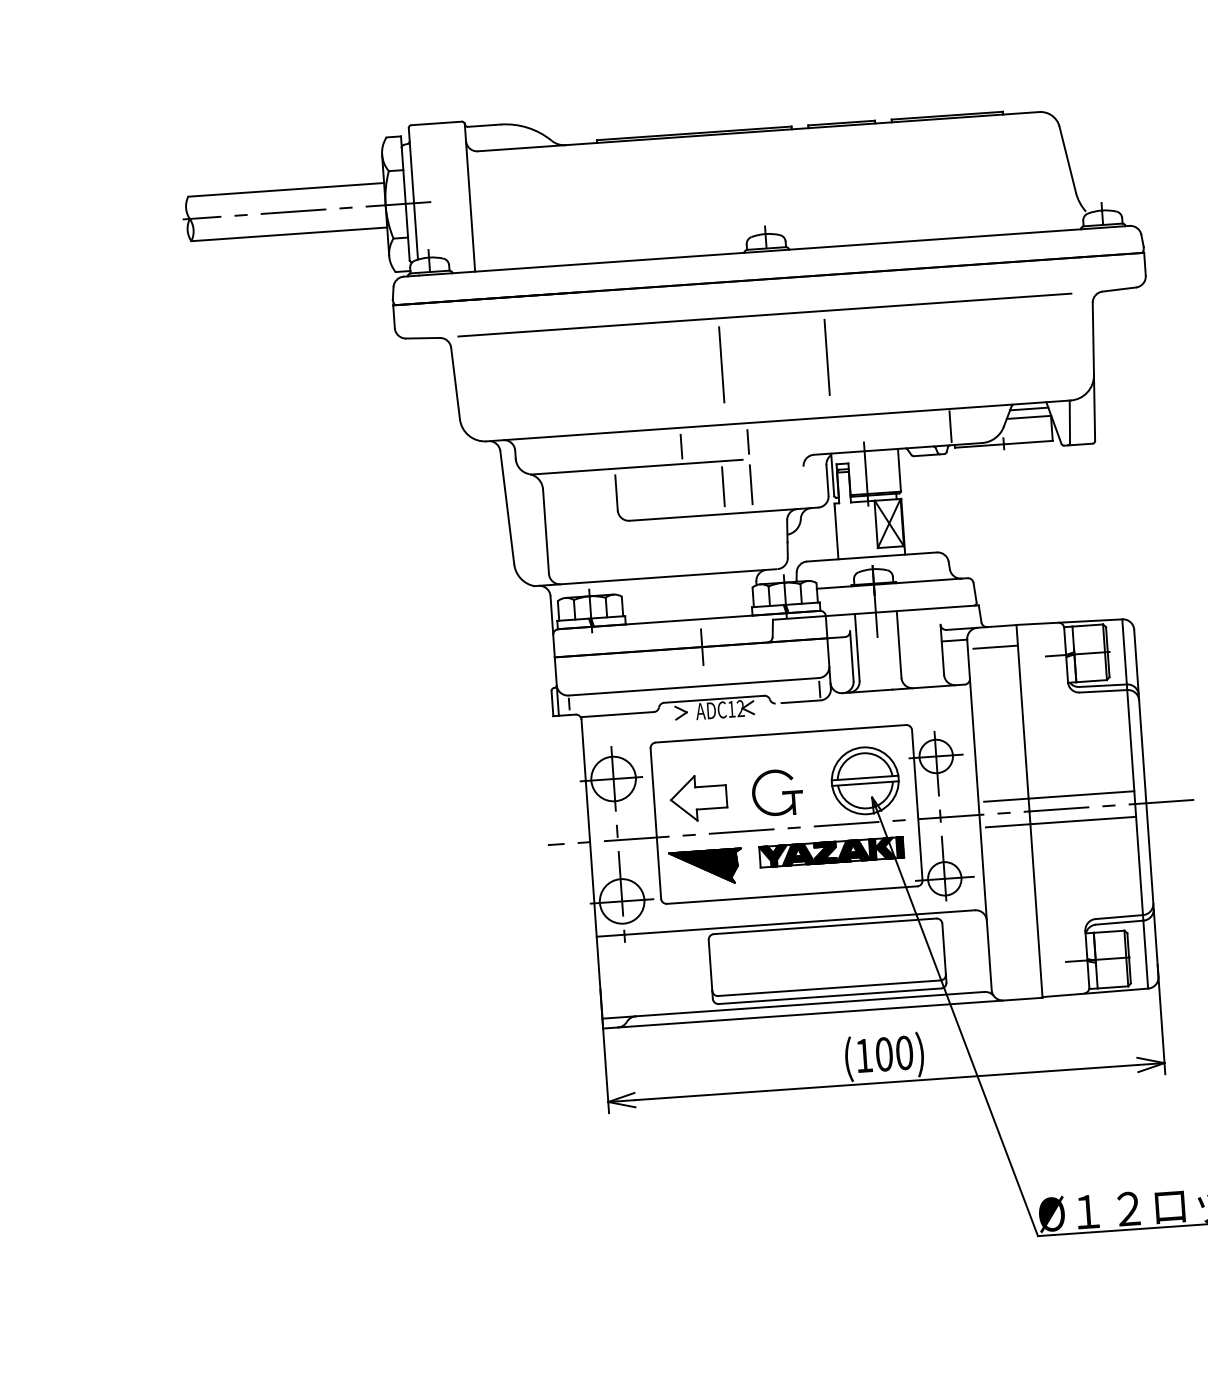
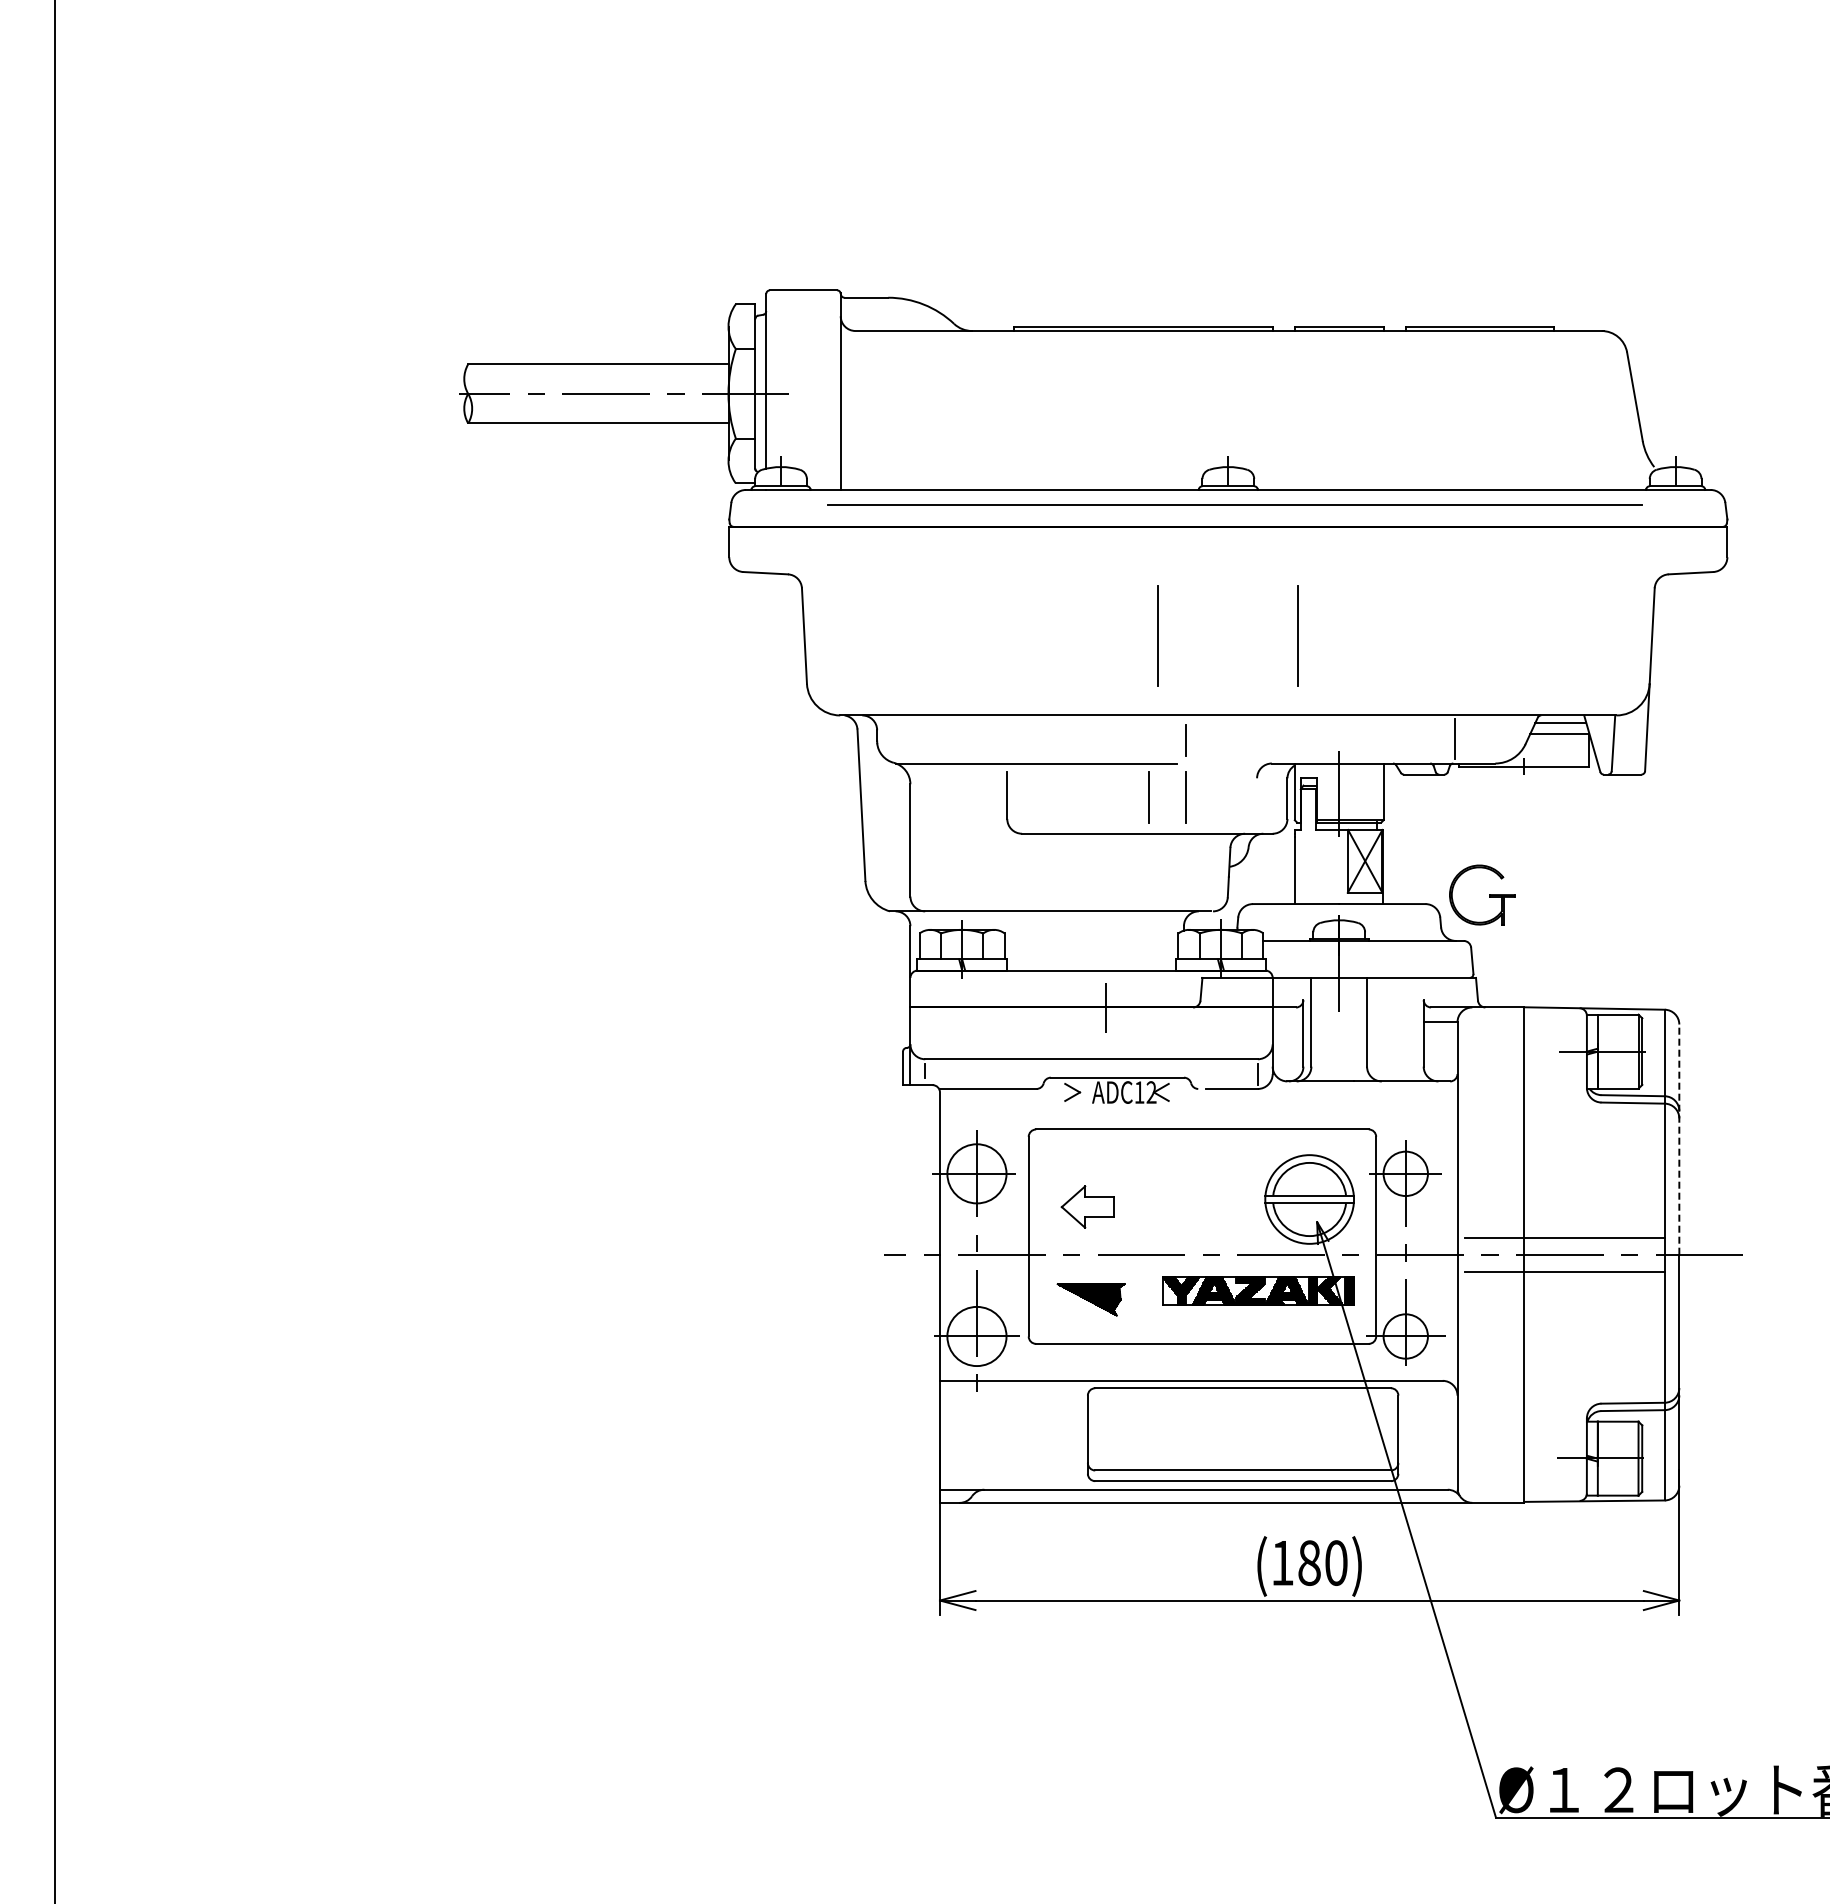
line: (764, 314) -> (1234, 504), moved
line: (681, 446) -> (1097, 740), removed
line: (995, 646) -> (1494, 1034), removed
line: (1140, 716) -> (1679, 1139), solid -> dashed
part: (782, 791) -> (1489, 894), moved
part: (698, 797) -> (1087, 1206), size x0.7
part: (705, 867) -> (1090, 1299), size x0.7
text: (884, 1053) -> (1309, 1562), (100) -> (180)

